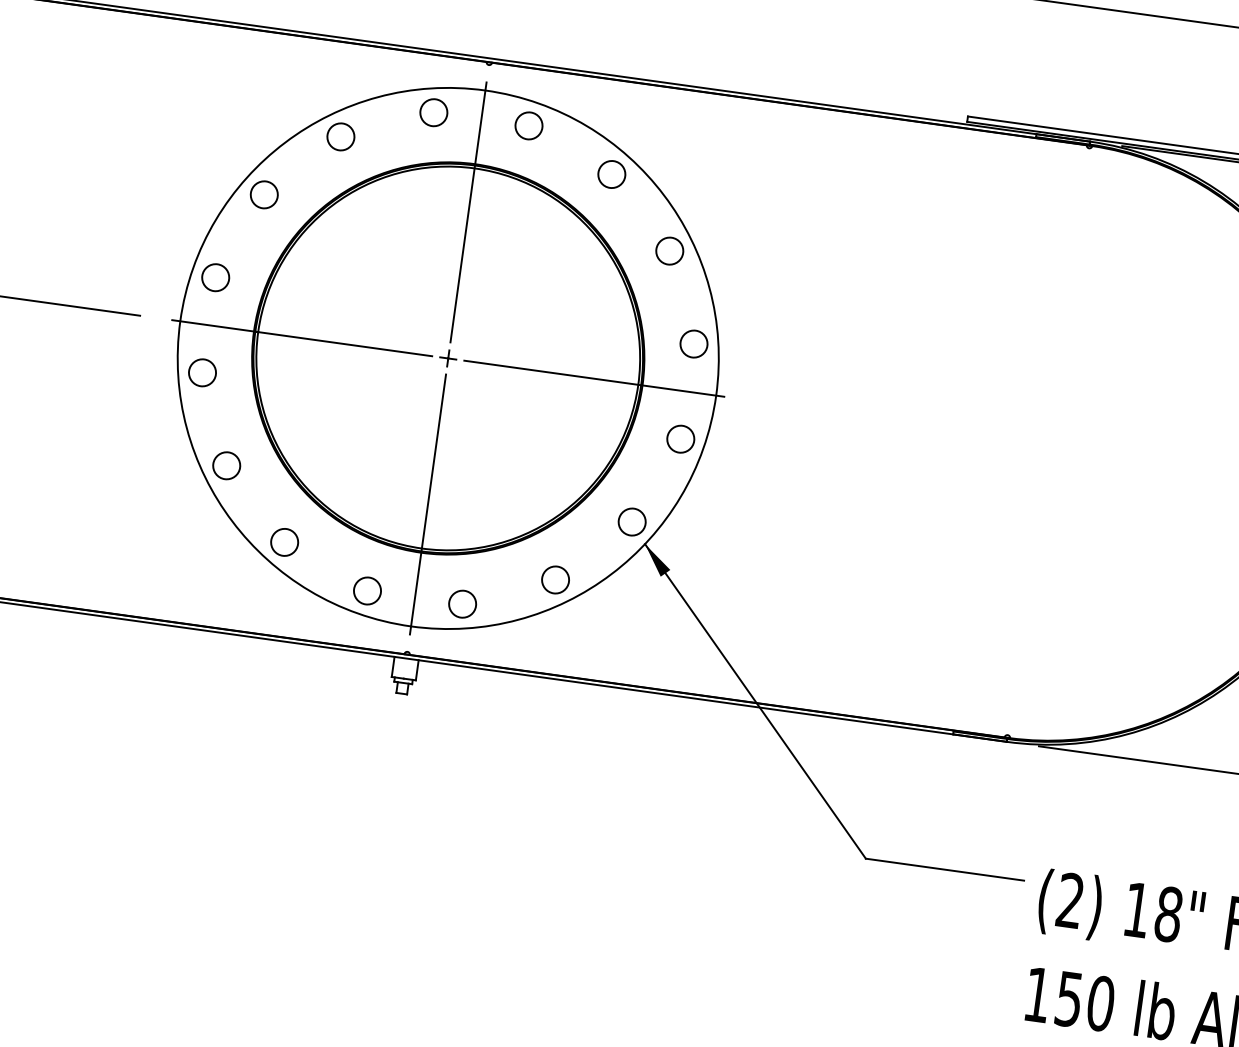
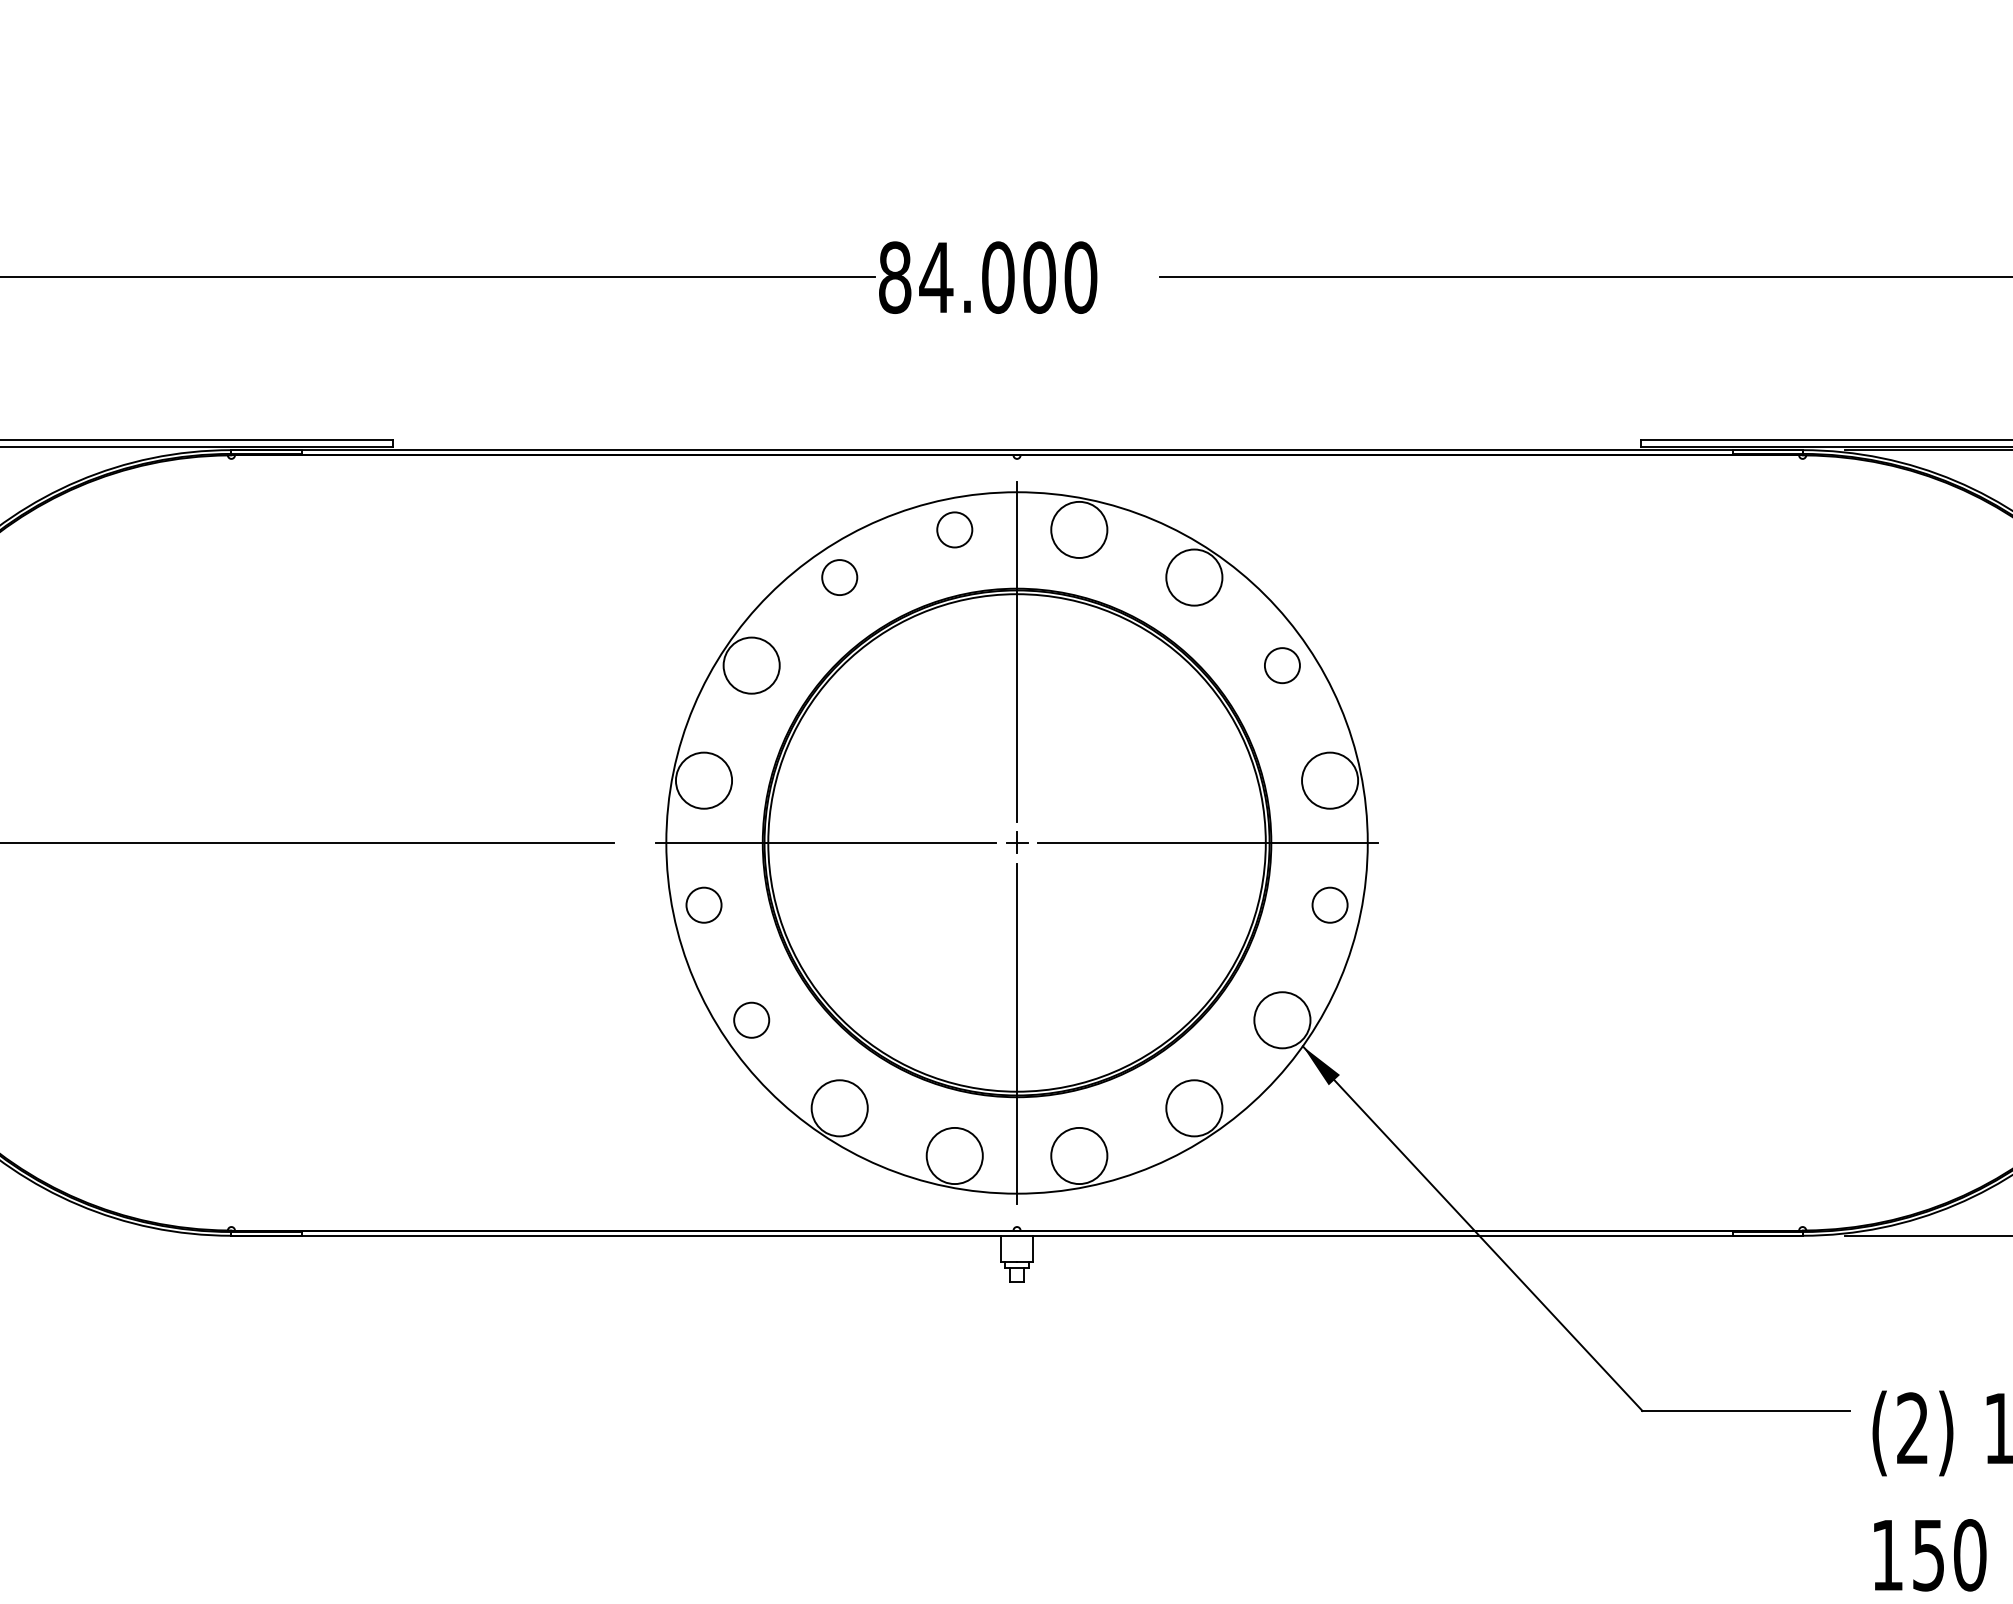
circle: (528, 125) -> (1078, 529), size x1.6
circle: (611, 174) -> (1193, 577), size x1.6
circle: (264, 194) -> (751, 665), size x1.6
circle: (215, 277) -> (703, 780), size x1.6
circle: (693, 343) -> (1329, 780), size x1.6
circle: (631, 521) -> (1281, 1019), size x1.6
circle: (284, 541) -> (839, 1107), size x1.6
circle: (555, 579) -> (1193, 1107), size x1.6
circle: (367, 590) -> (954, 1155), size x1.6
circle: (462, 603) -> (1078, 1155), size x1.6

